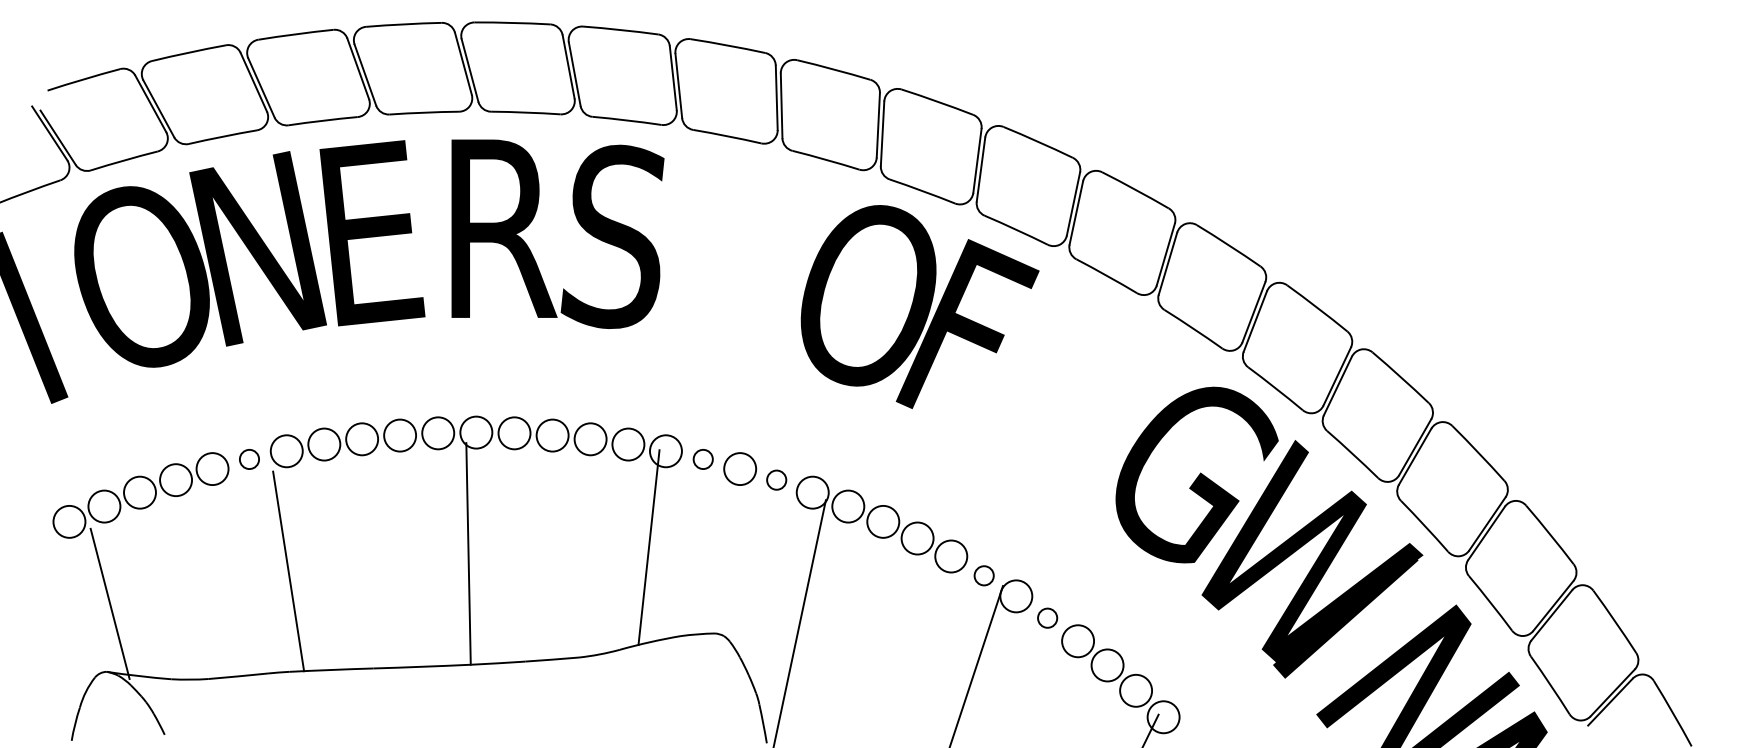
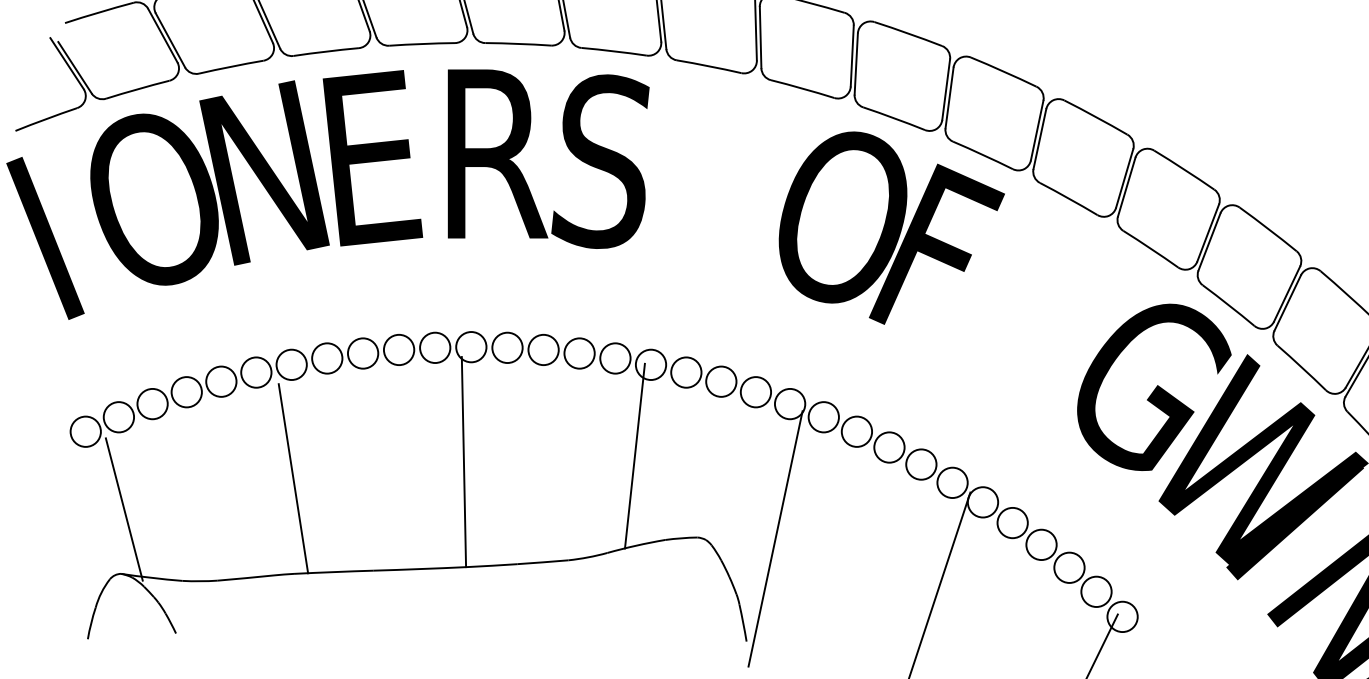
circle: (249, 459) -> (256, 372), size x1.67
circle: (703, 459) -> (686, 372), size x1.67
circle: (776, 480) -> (755, 392), size x1.67
circle: (984, 575) -> (952, 482), size x1.67
circle: (1047, 618) -> (1012, 523), size x1.67

